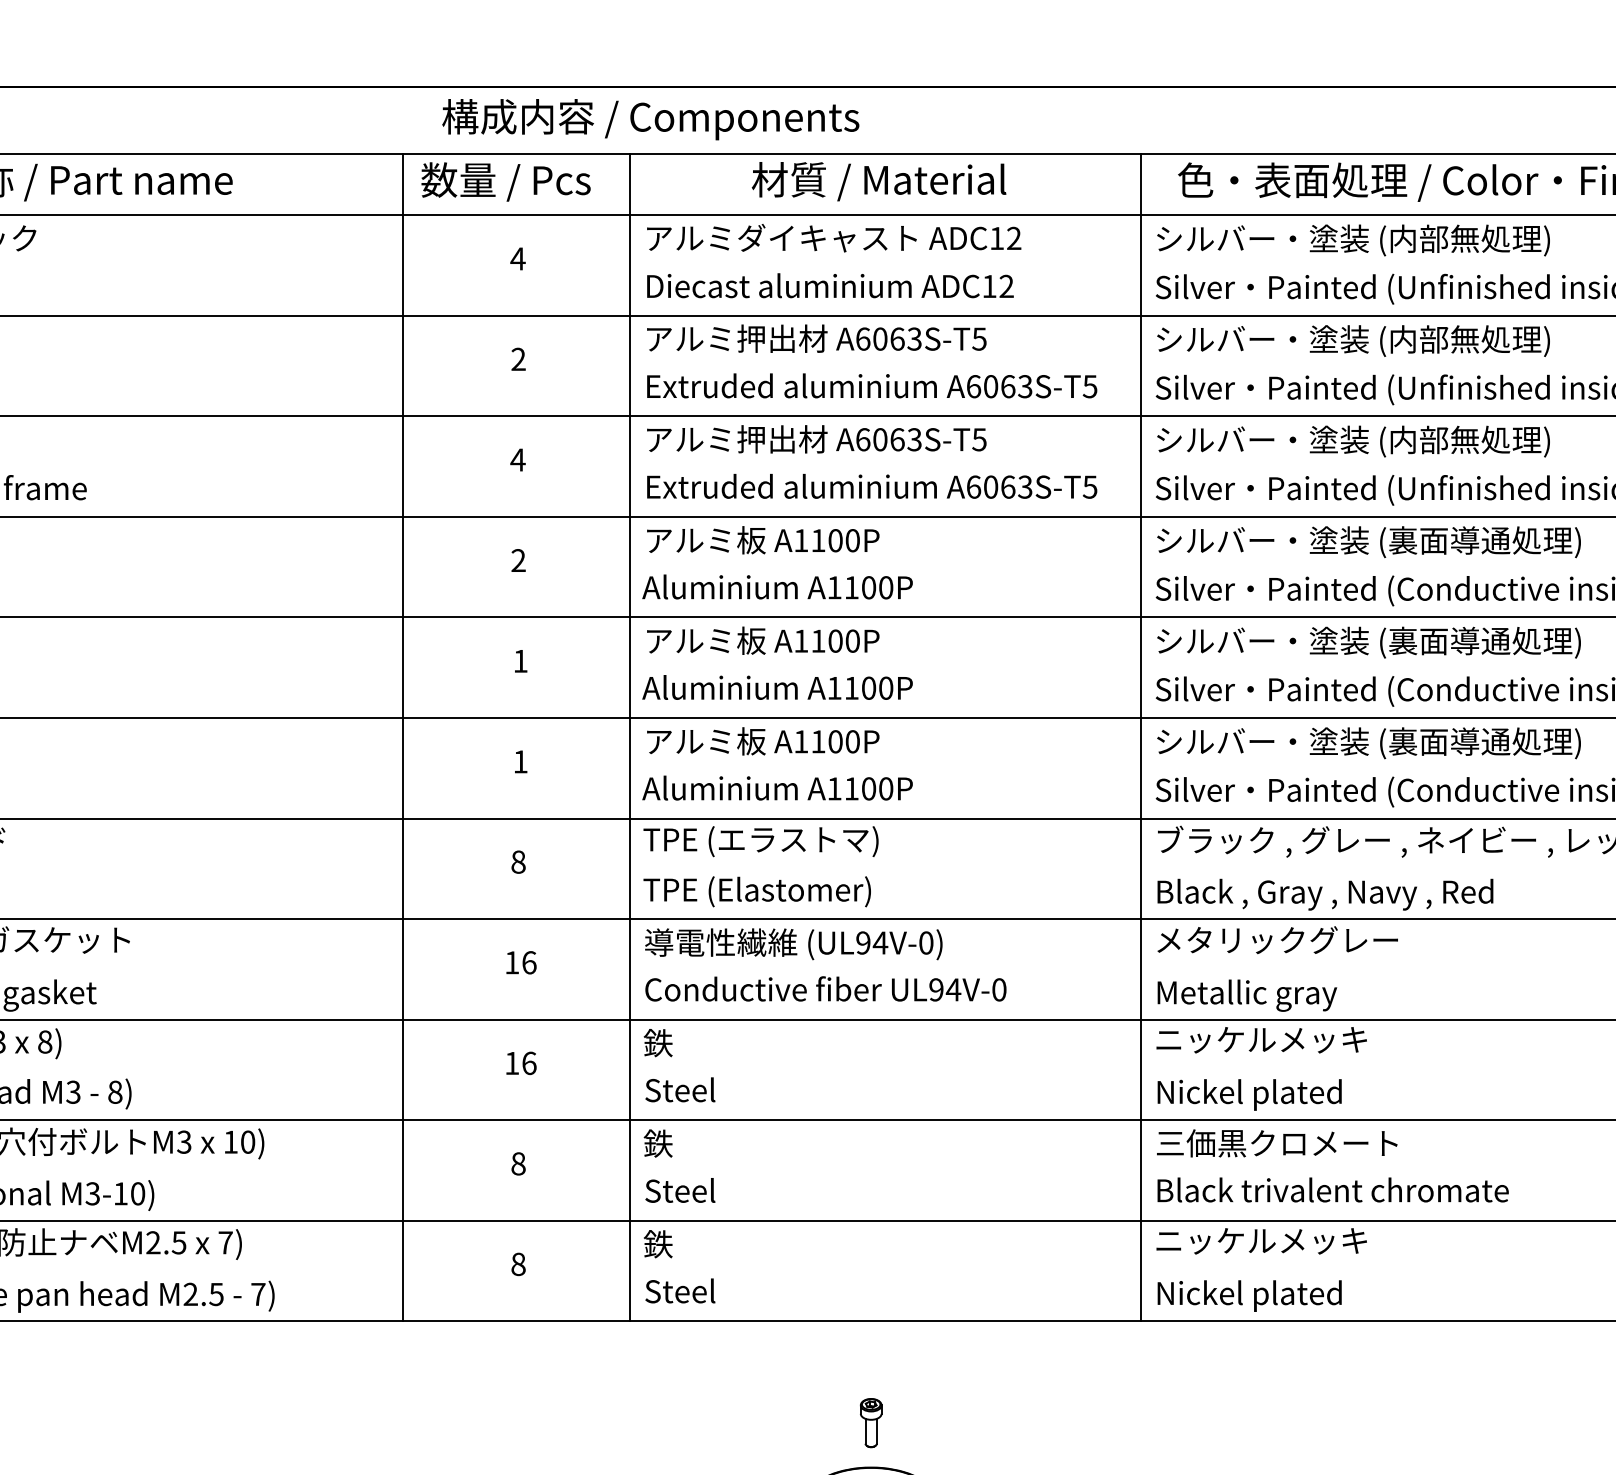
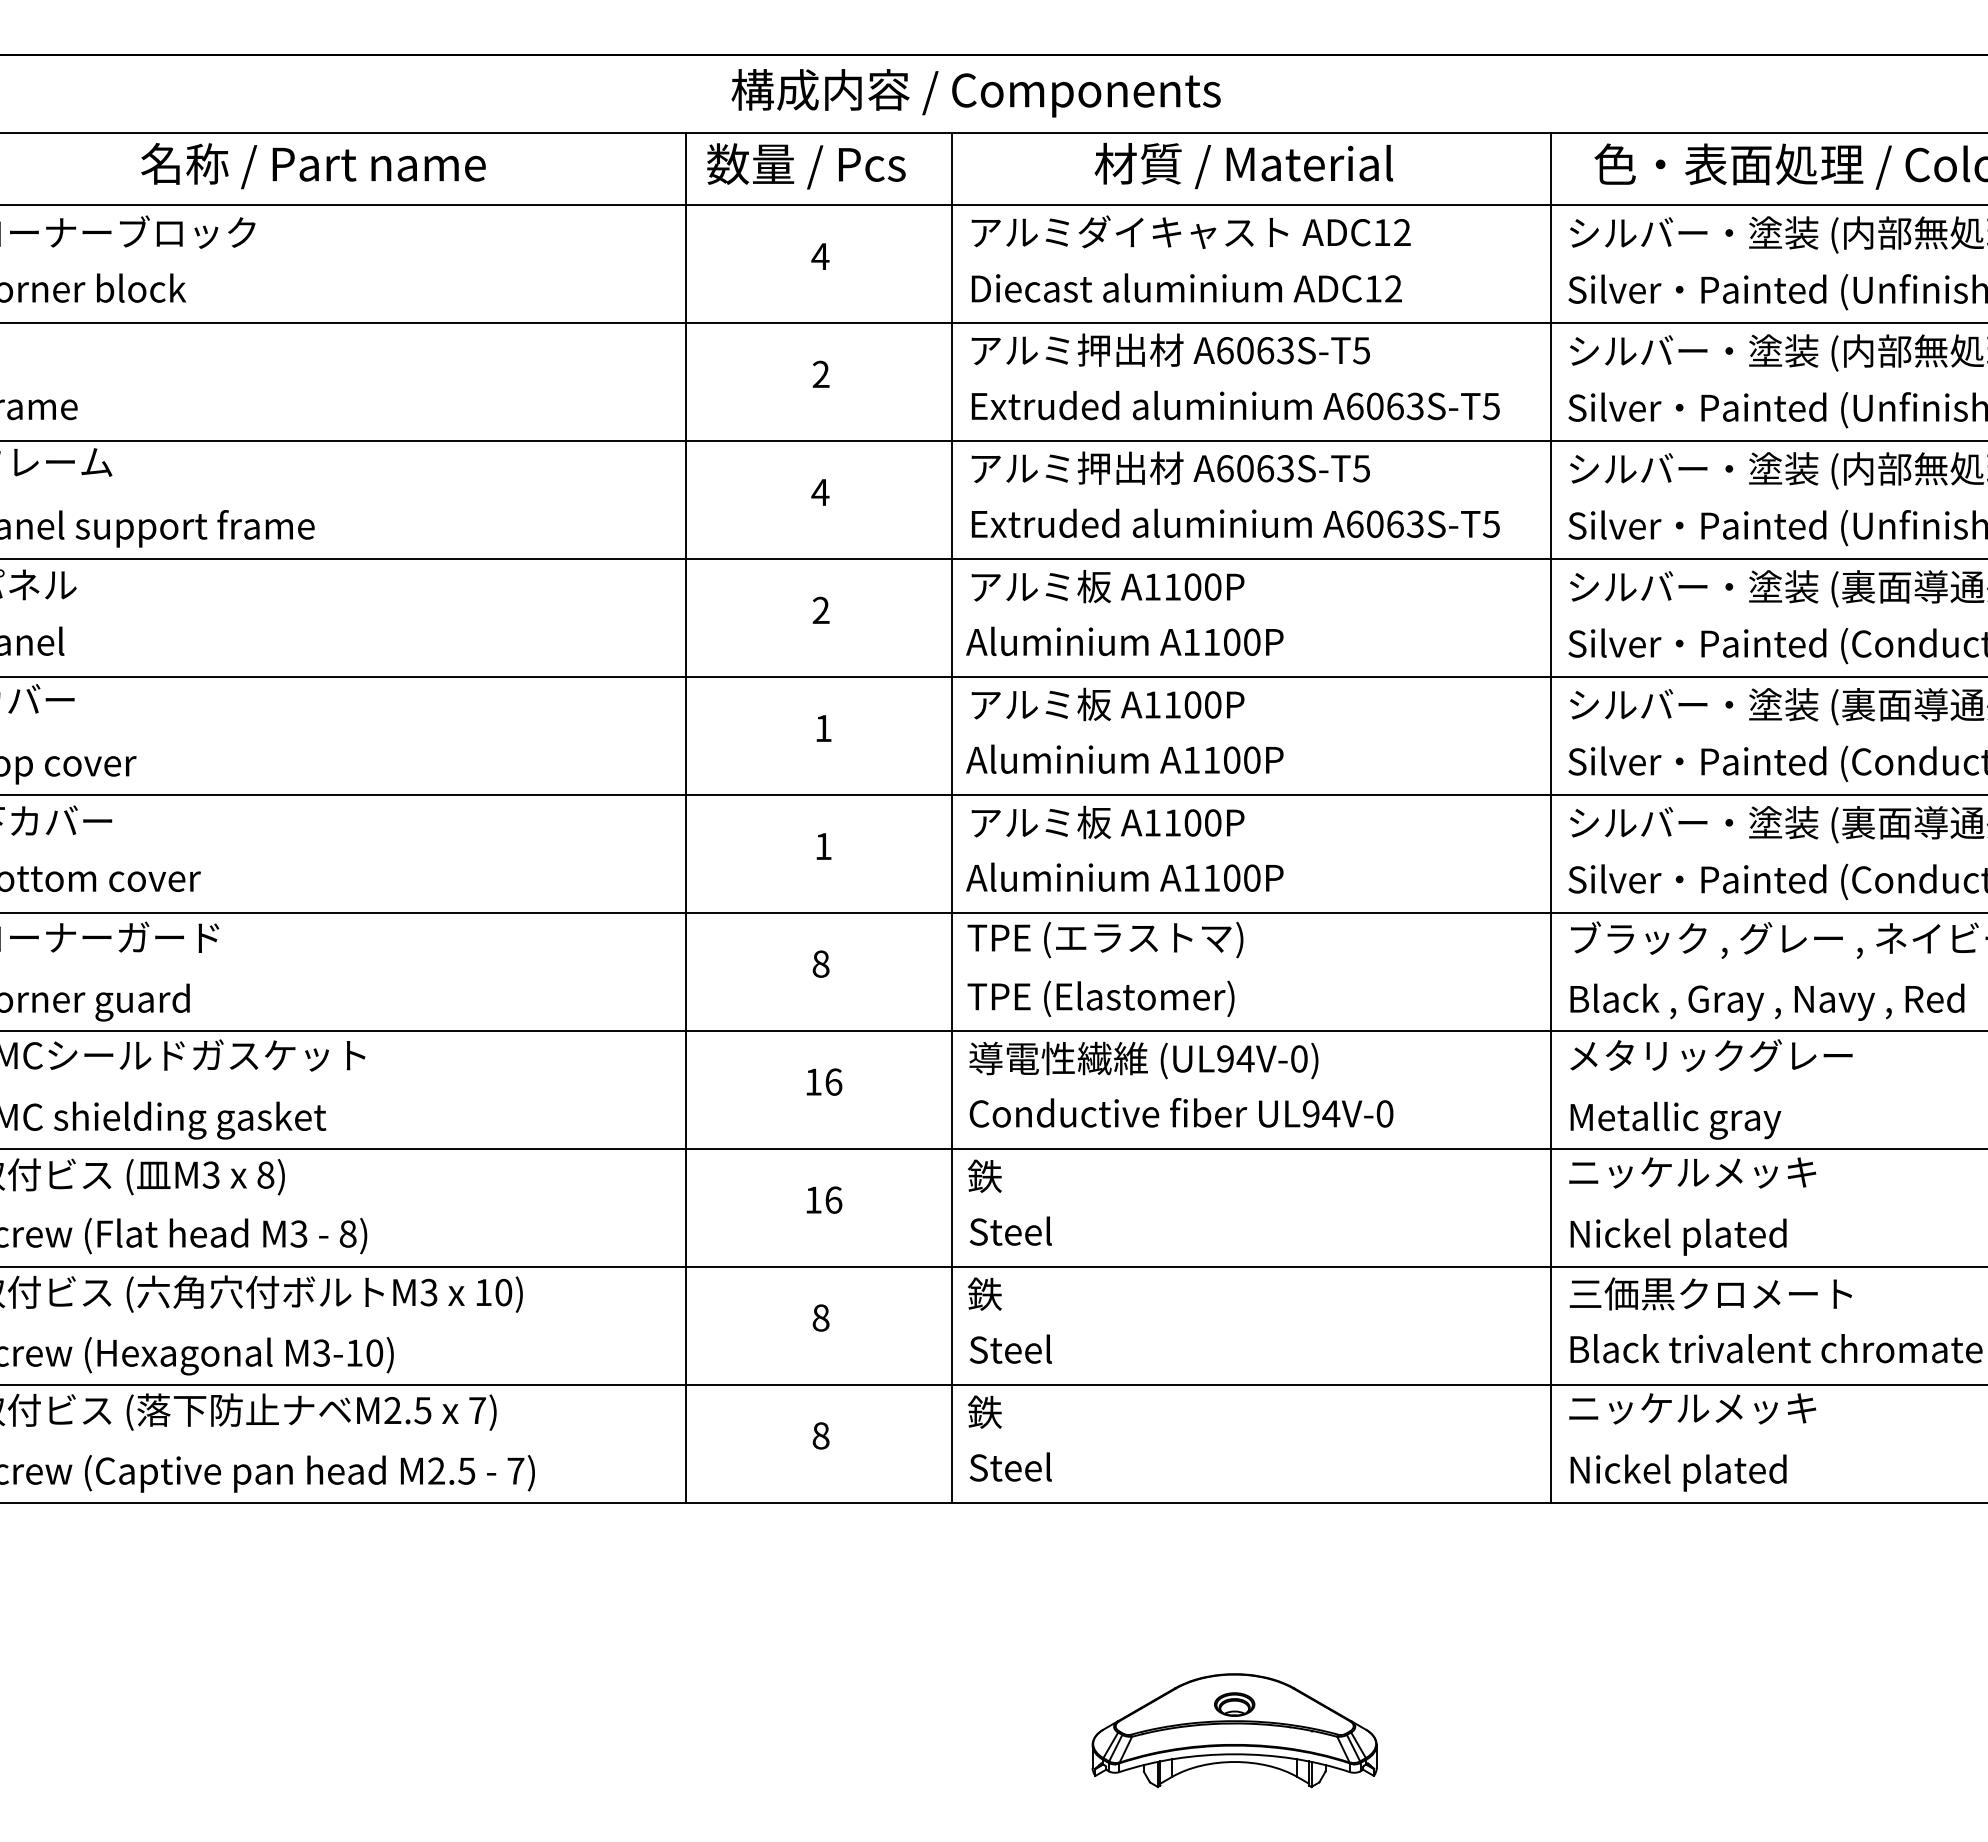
part: (871, 1422) -> (1234, 1621), removed

